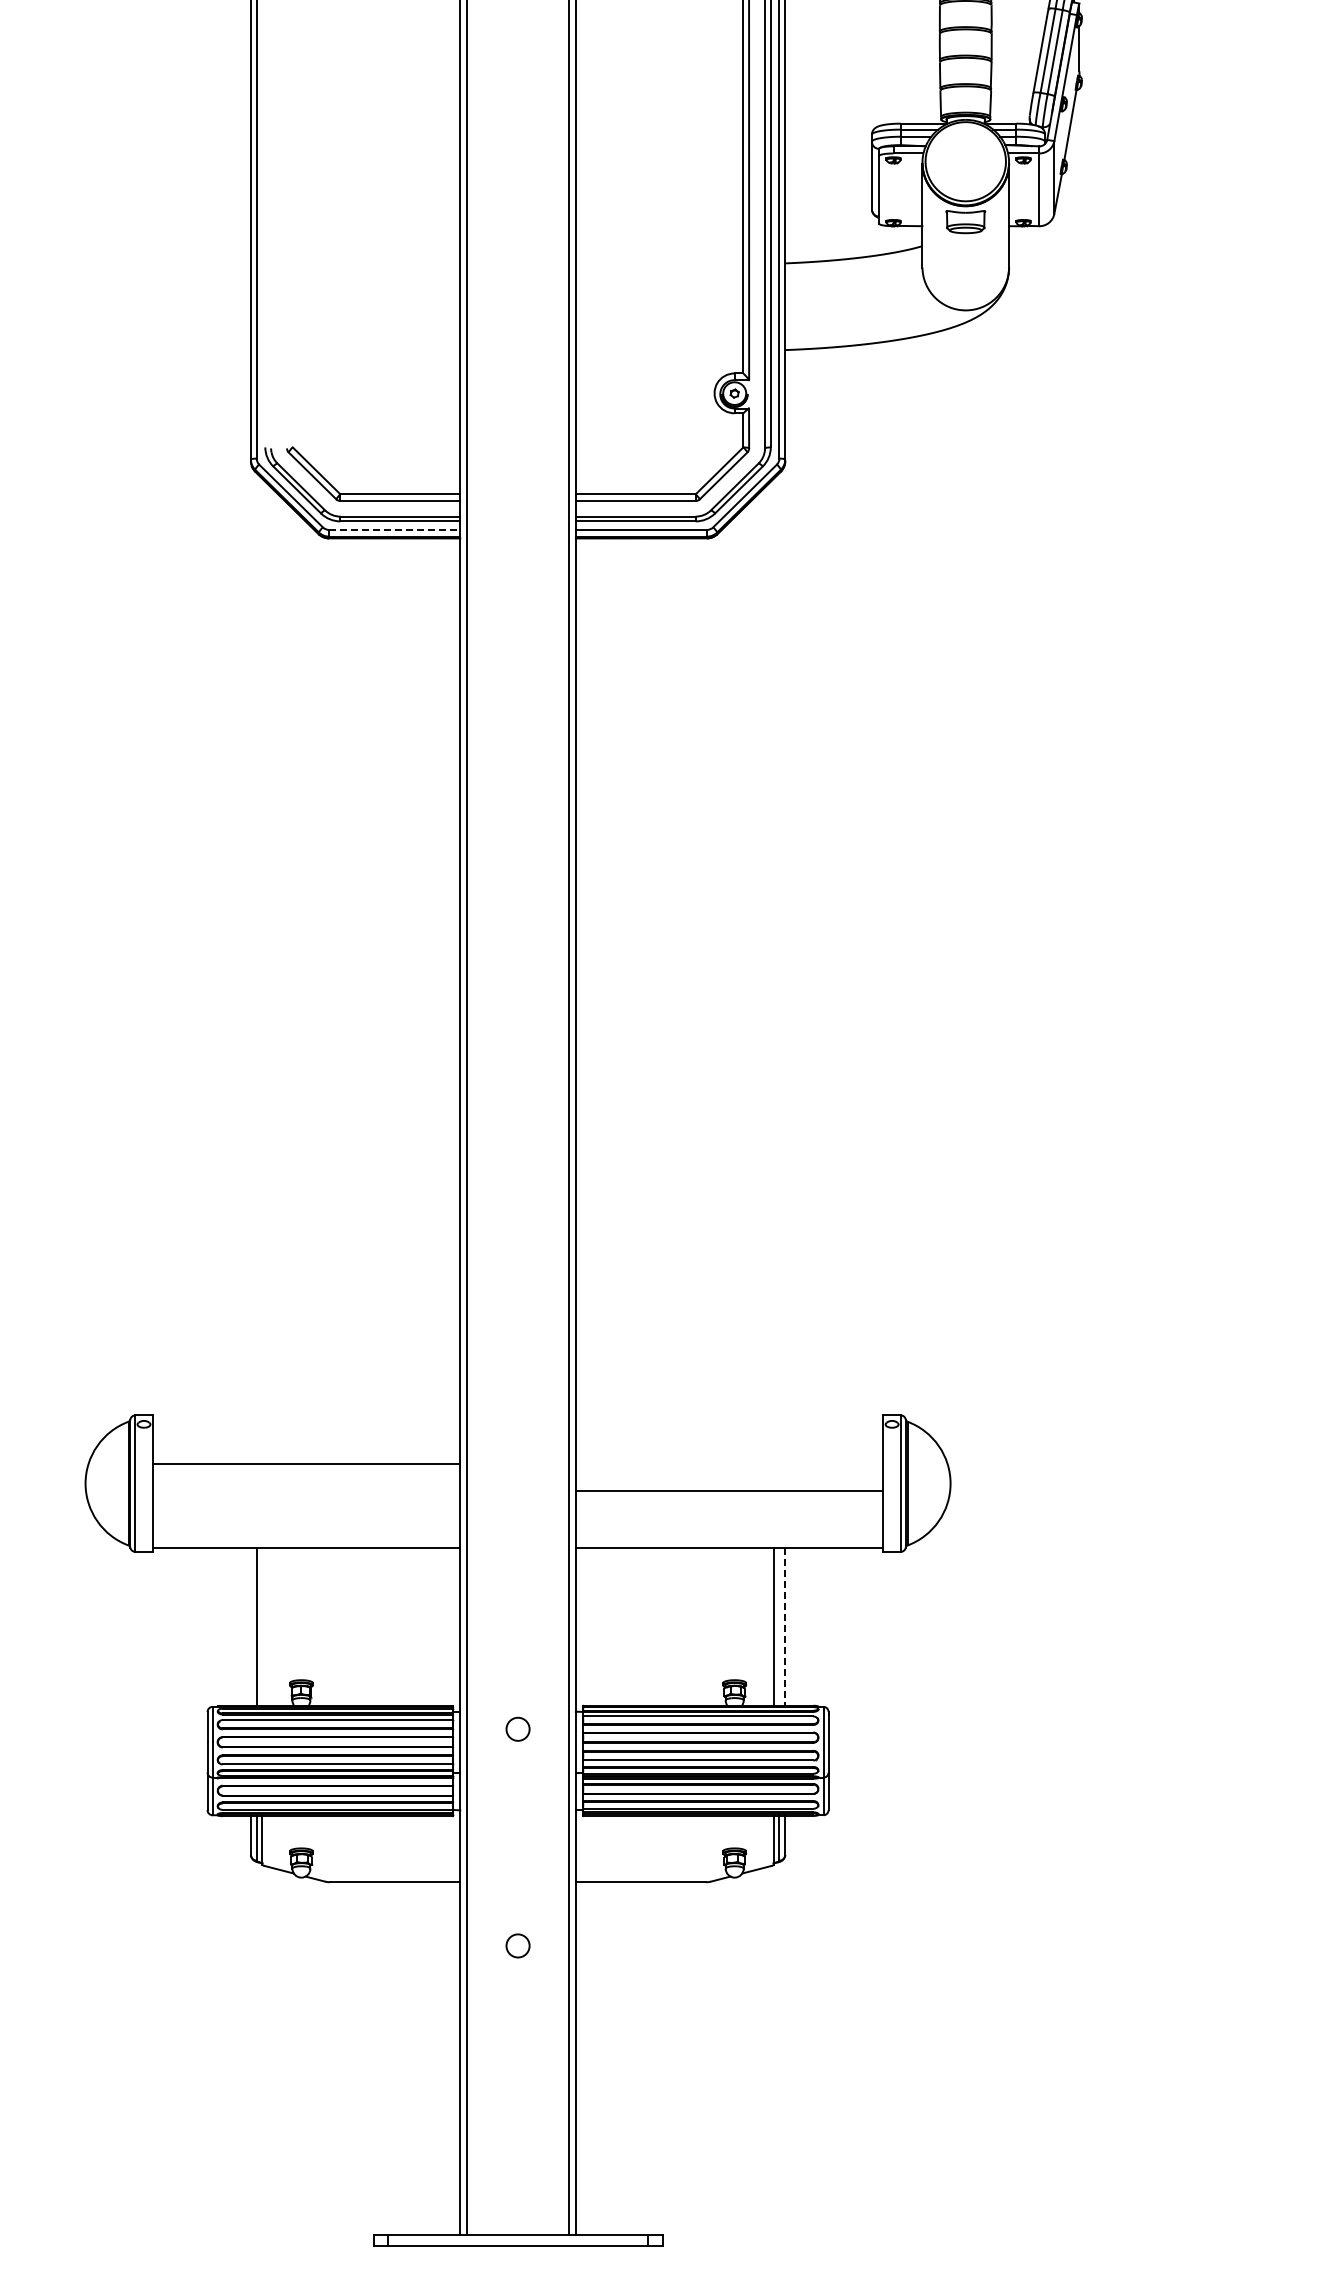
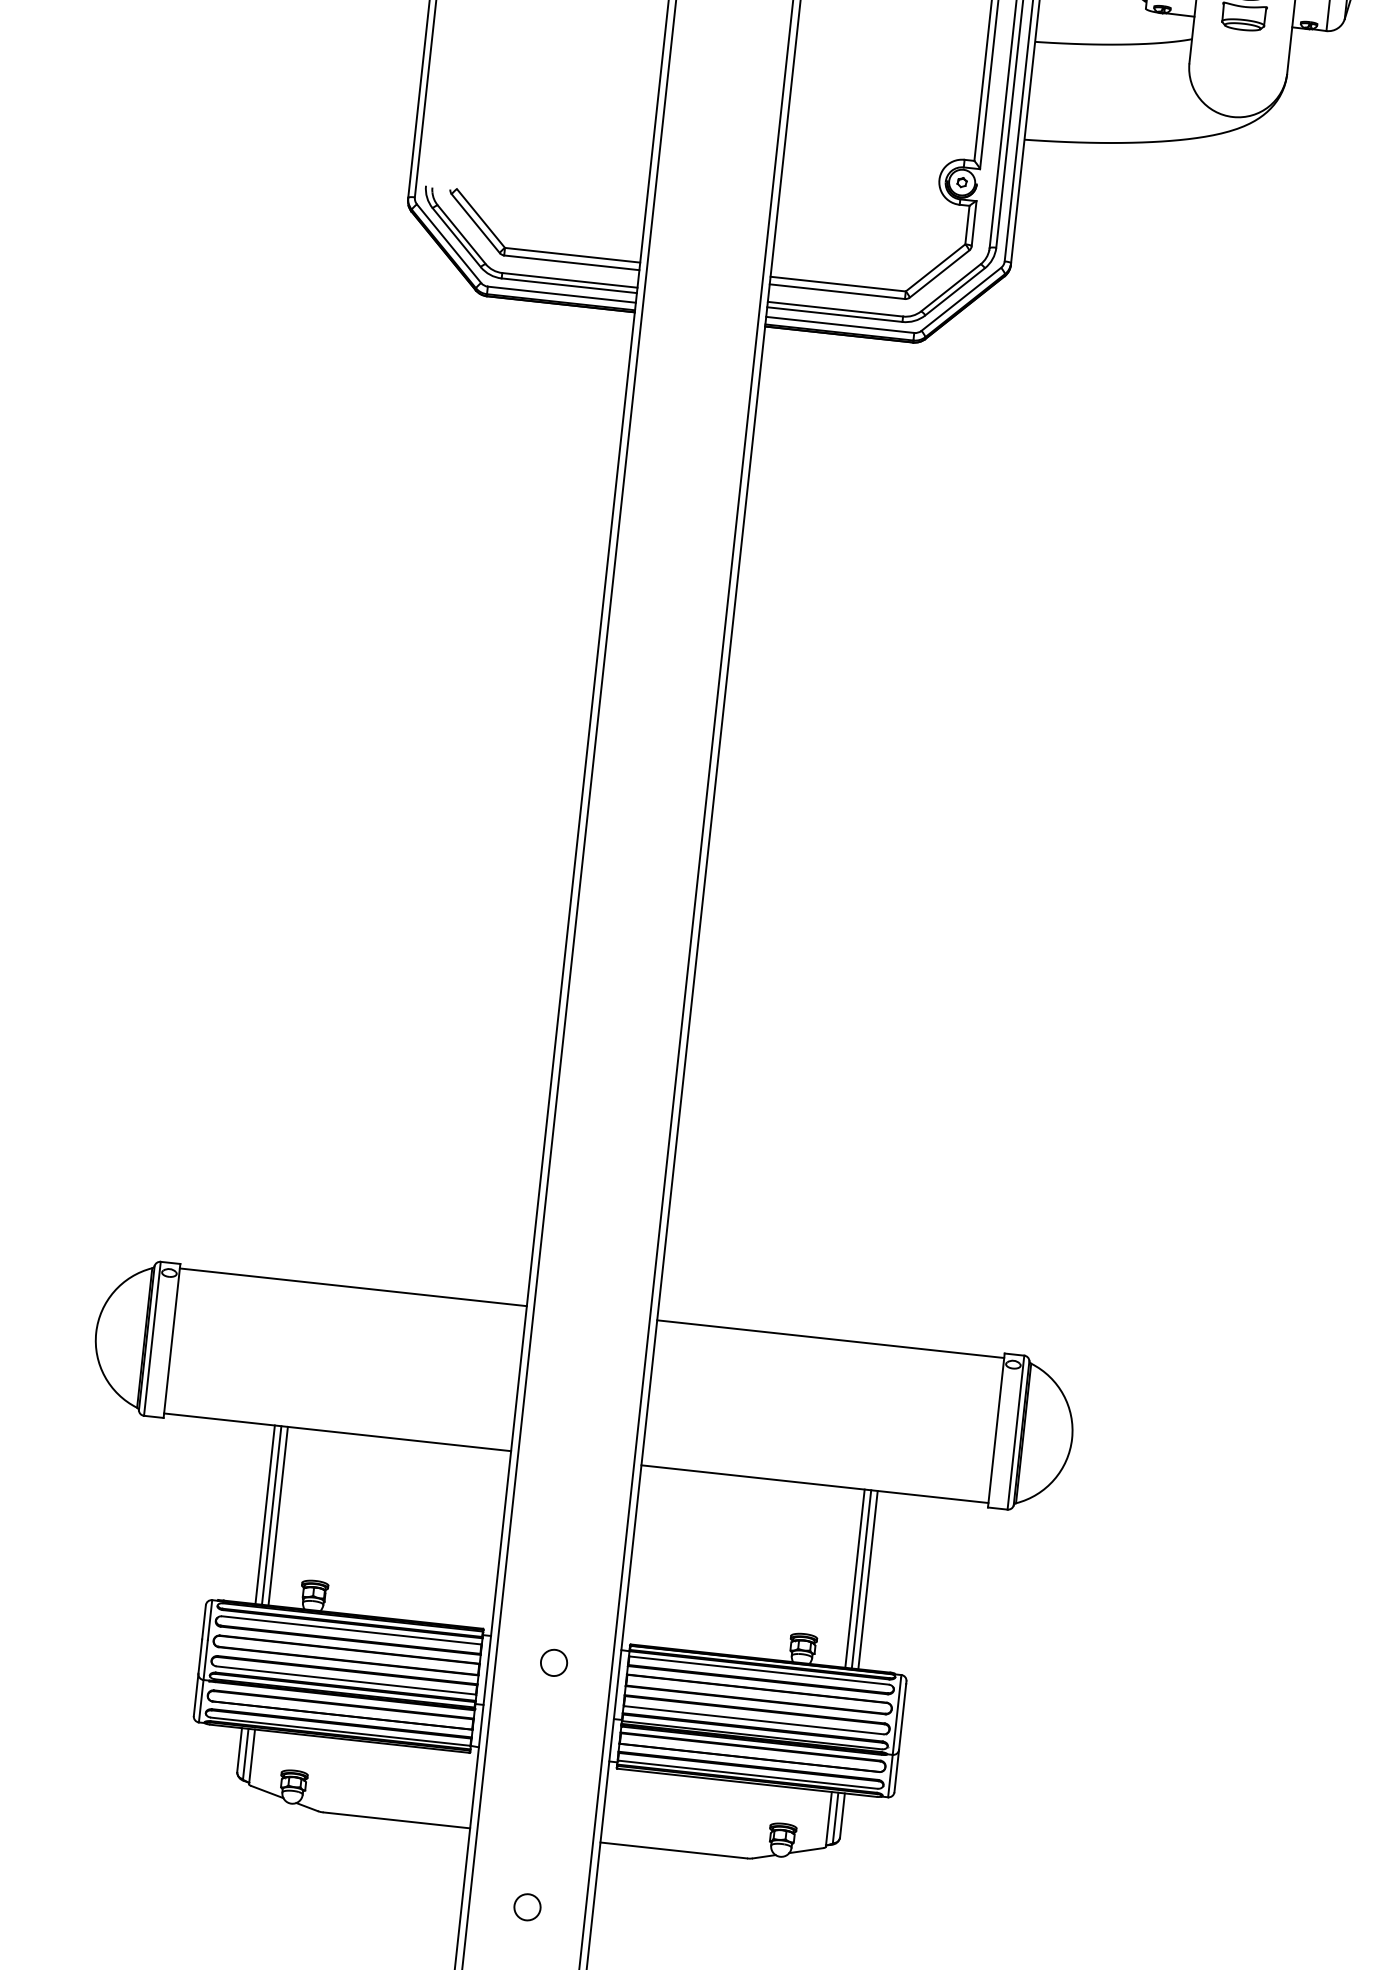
line: (394, 529) -> (561, 294), dashed -> solid
line: (306, 1464) -> (353, 1287), moved
line: (729, 1491) -> (830, 1339), moved
line: (250, 1626) -> (264, 1514), added
line: (262, 1626) -> (278, 1515), added
line: (779, 1626) -> (861, 1578), added
line: (785, 1626) -> (868, 1579), dashed -> solid

